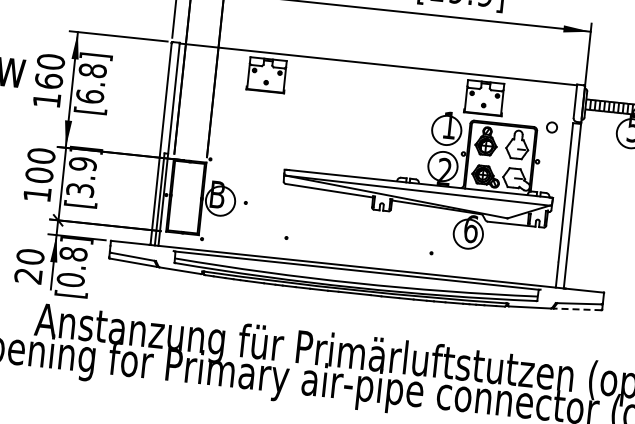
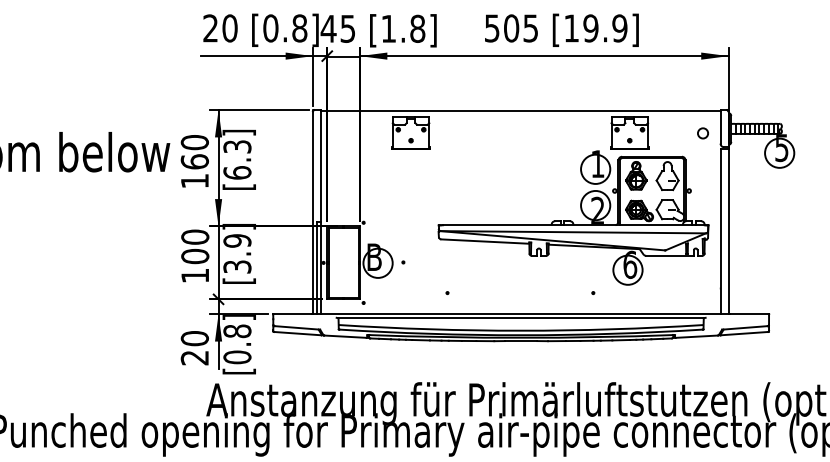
text: (92, 70) -> (237, 146), [6.8] -> [6.3]
circle: (551, 127) -> (702, 133), moved
line: (577, 309) -> (744, 333), dashed -> solid

